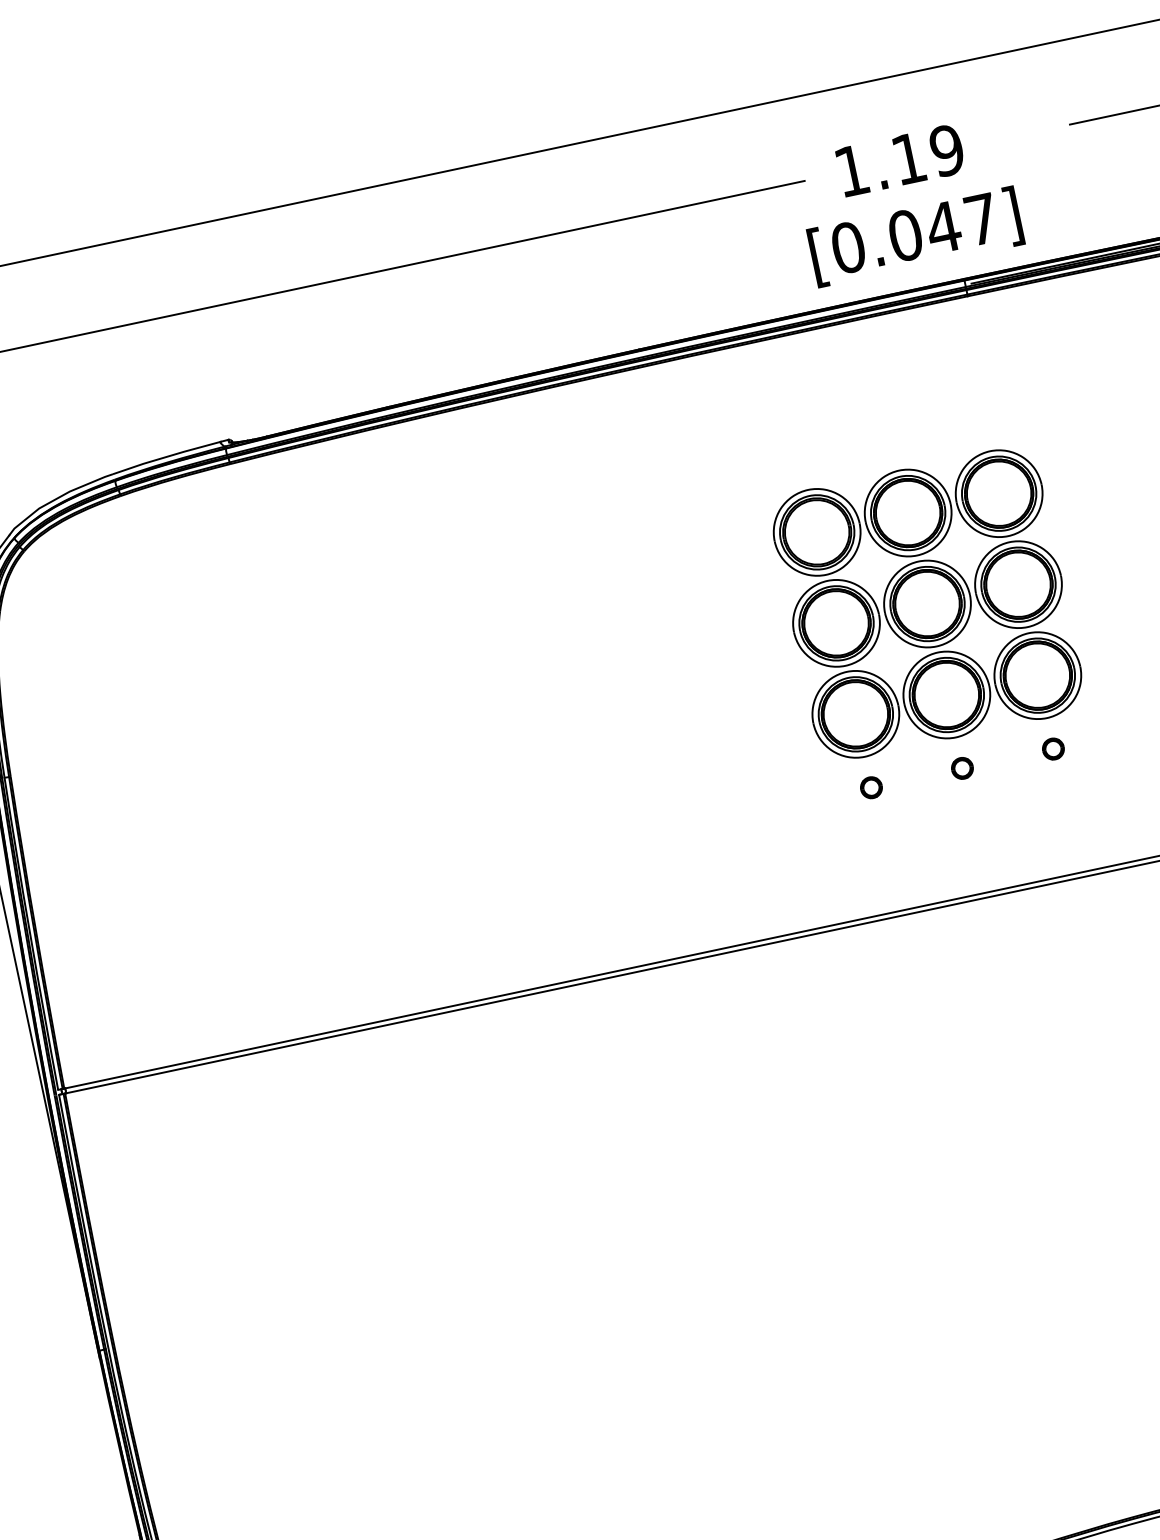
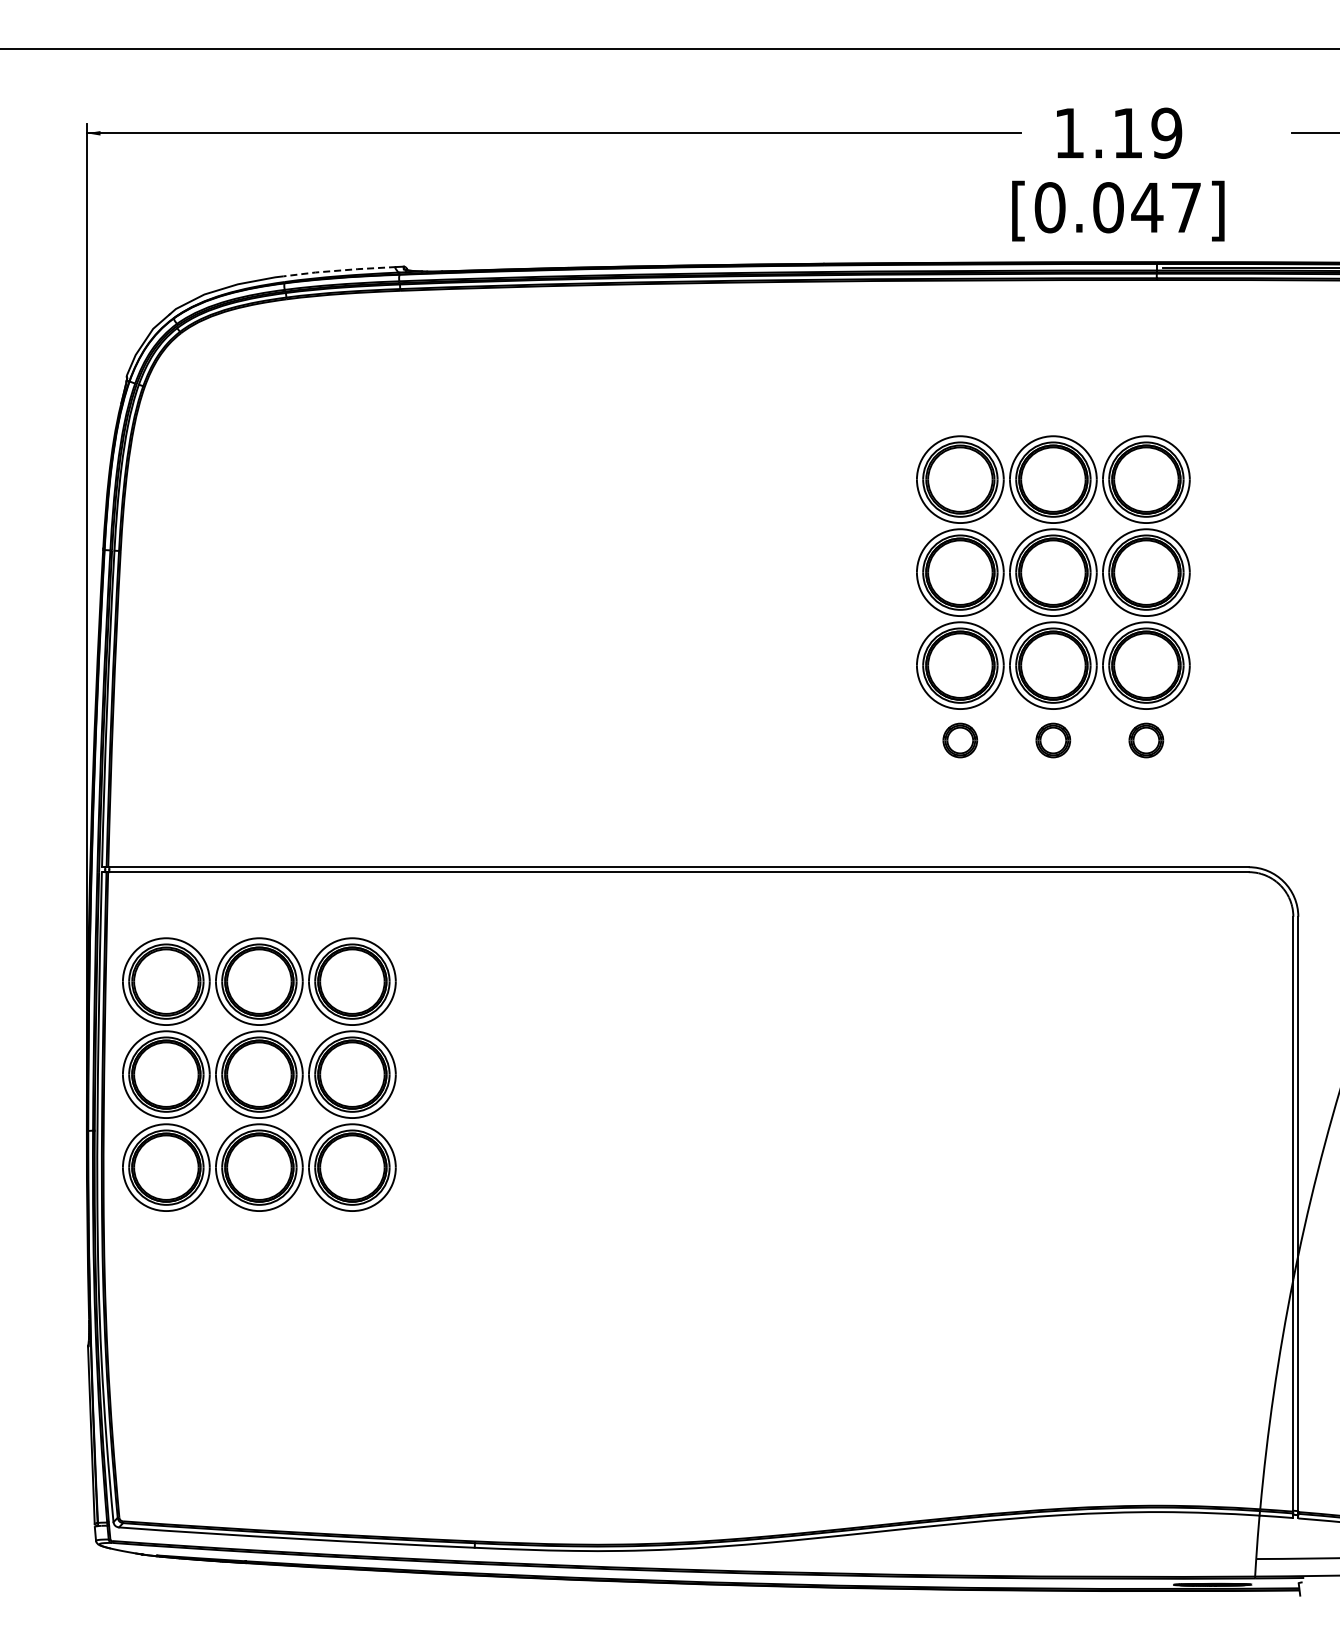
line: (166, 456) -> (339, 270), solid -> dashed
part: (1053, 748) -> (1146, 740), size x1.6
part: (962, 768) -> (1053, 740), size x1.6
part: (871, 787) -> (960, 740), size x1.6
part: (255, 1259) -> (259, 1074), added

